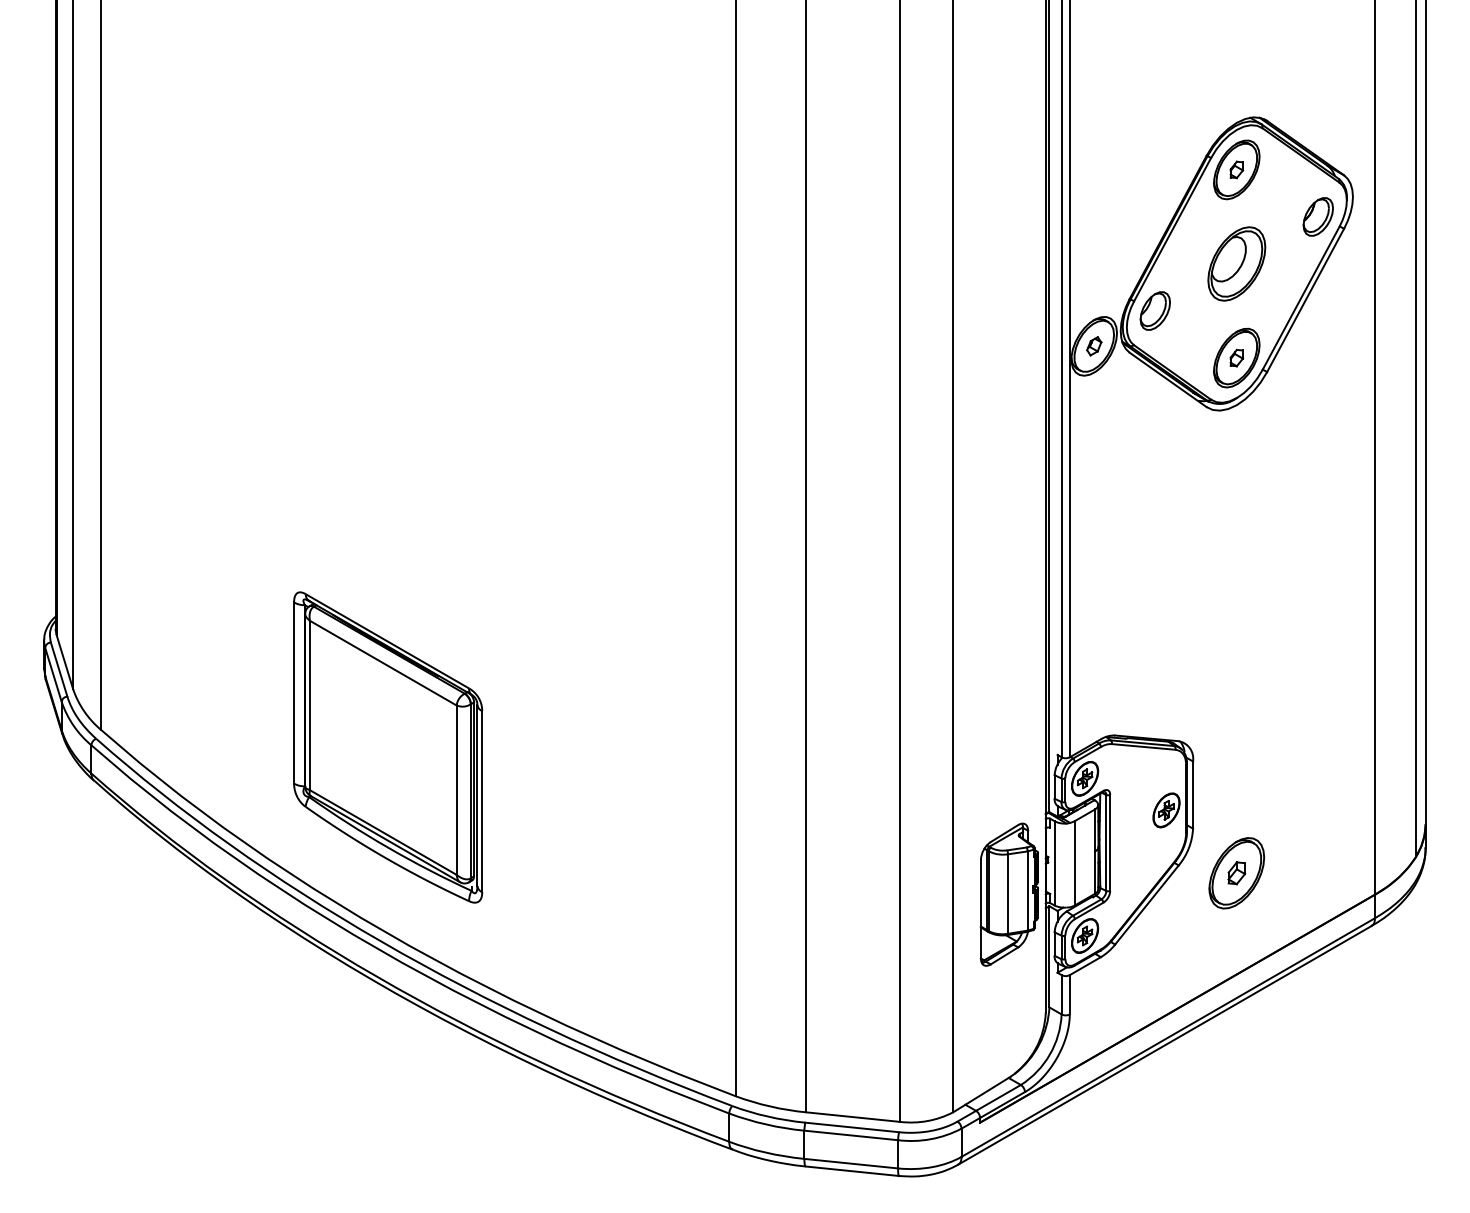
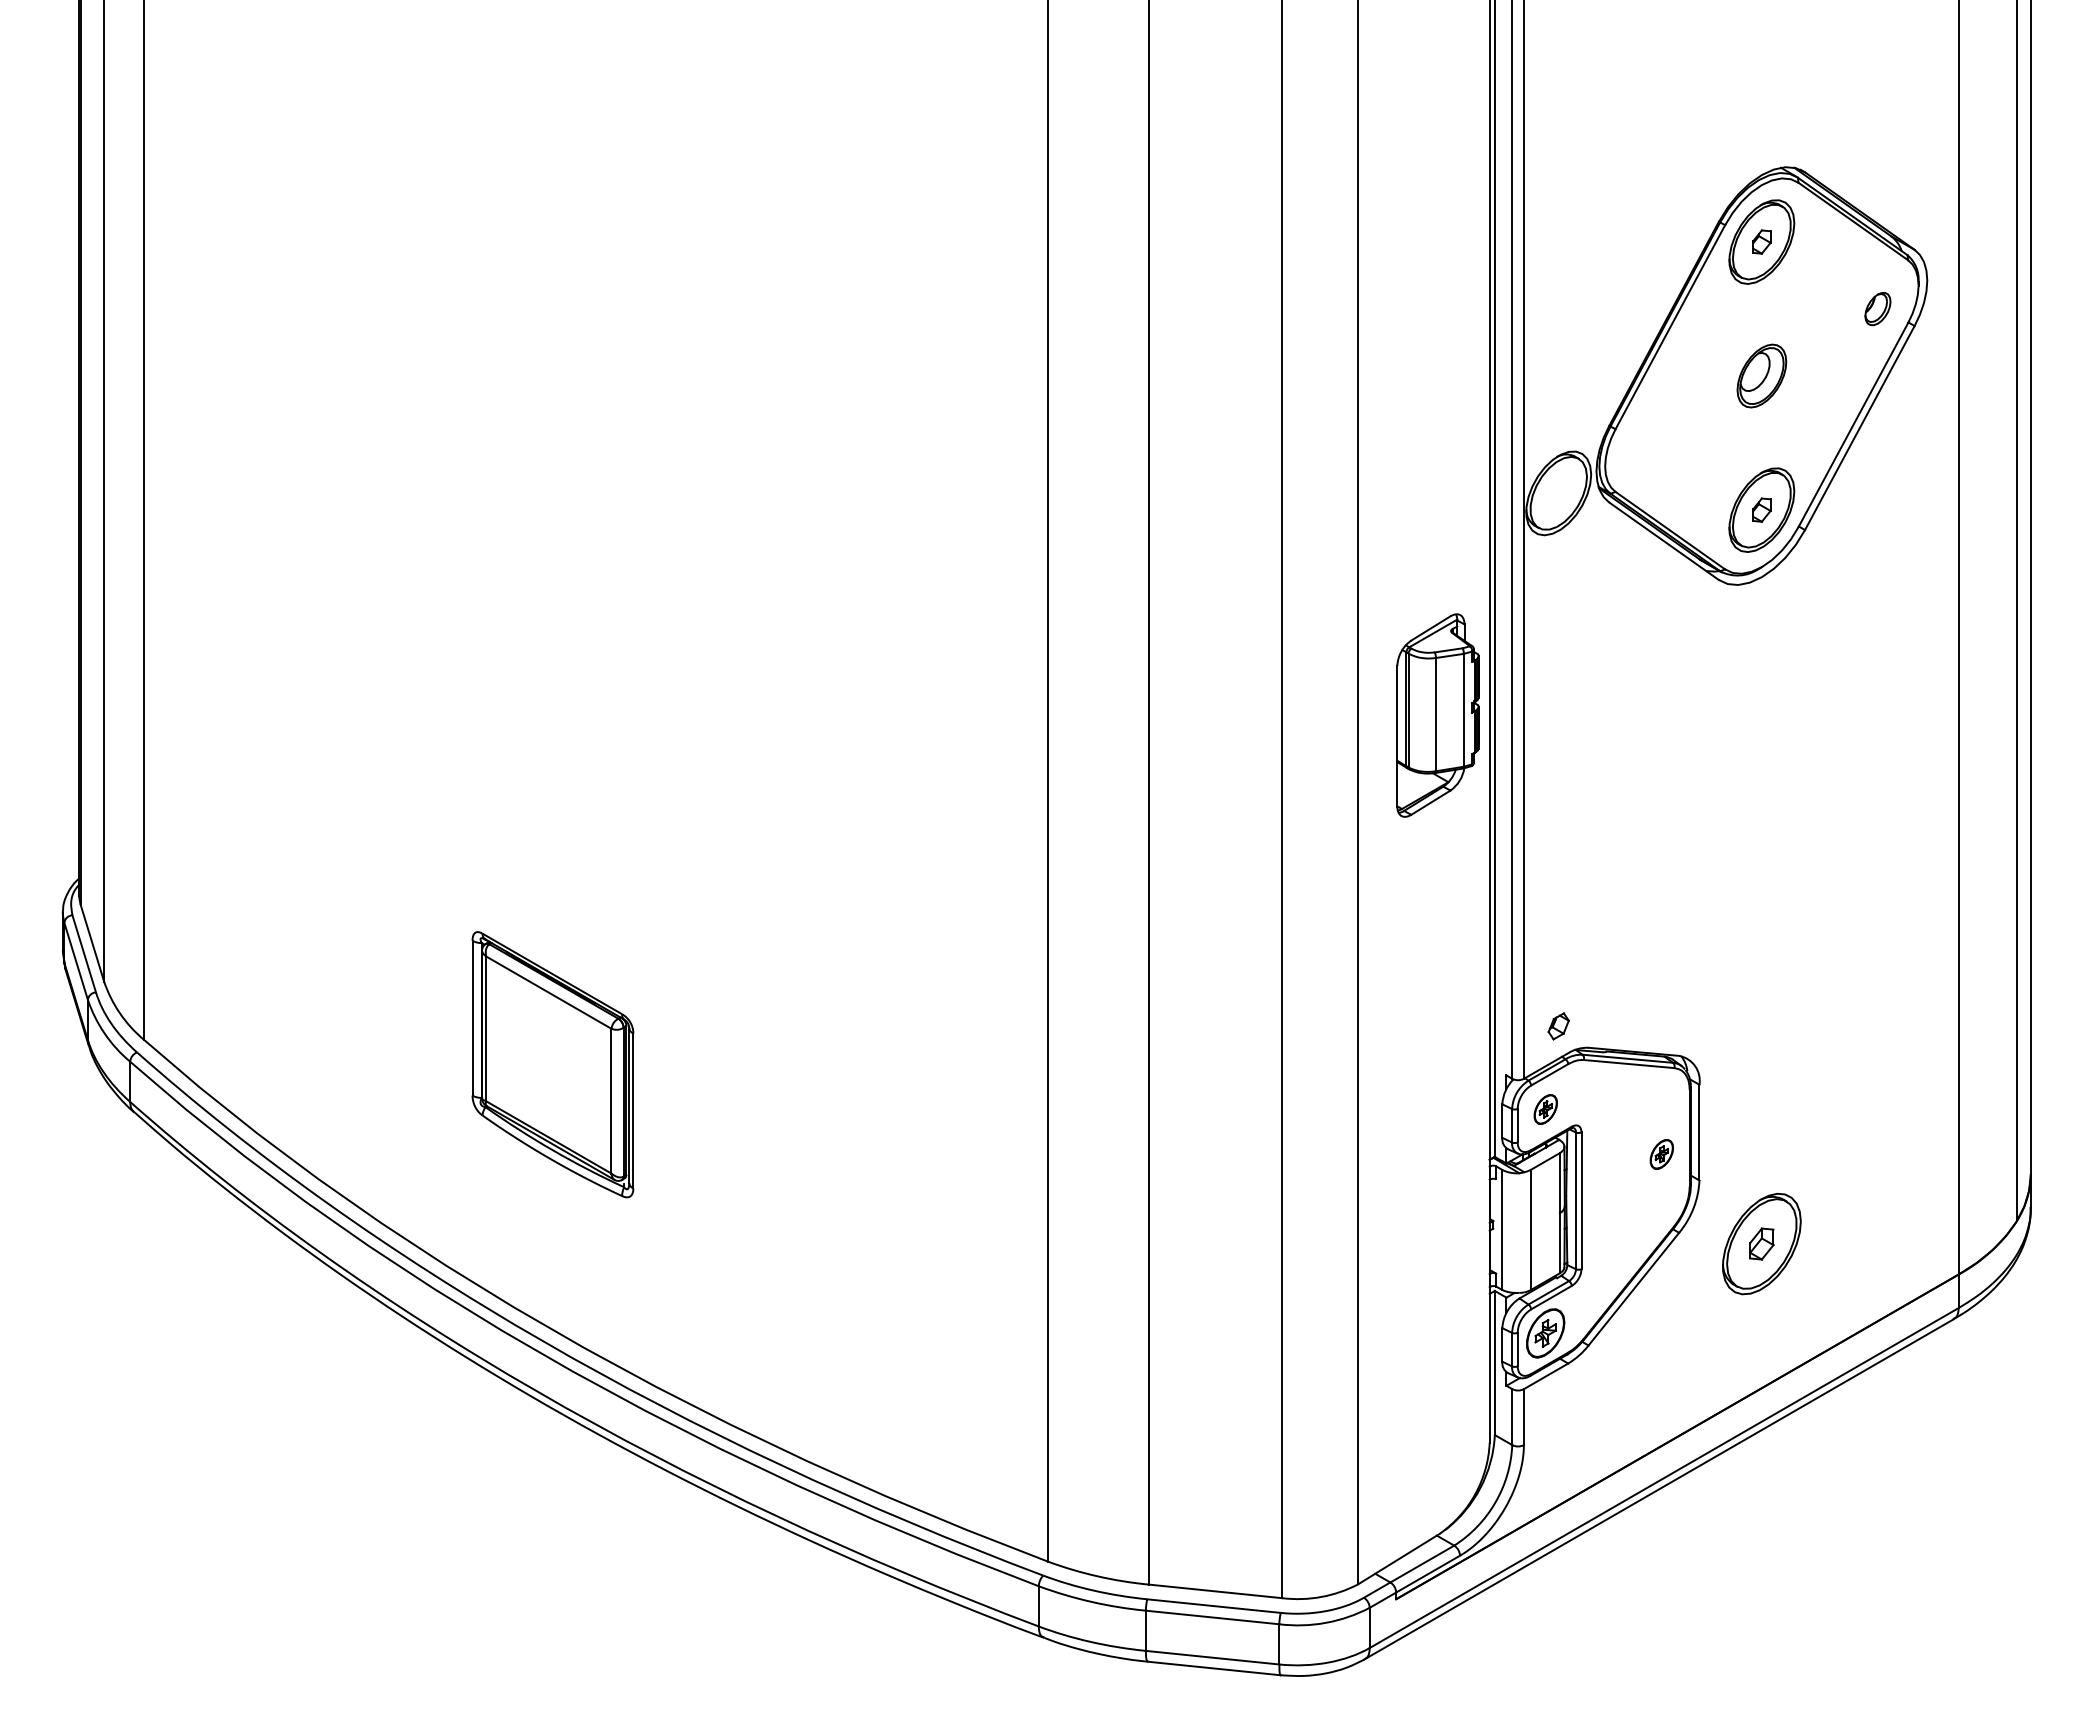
part: (1318, 216) -> (1877, 308), size x0.6
part: (1236, 263) -> (1761, 375), size x0.6
part: (1155, 310) -> (1645, 442), removed
part: (1094, 346) -> (1558, 1026), moved
part: (387, 747) -> (552, 1064), size x0.6
part: (1084, 778) -> (1545, 1109), size x0.6
part: (1166, 810) -> (1661, 1154), size x0.6
part: (1009, 894) -> (1437, 715), moved

